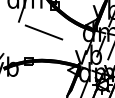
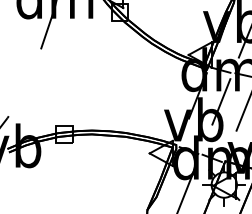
line: (43, 32) -> (95, 70), removed

